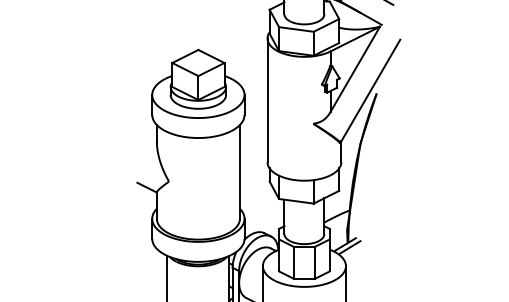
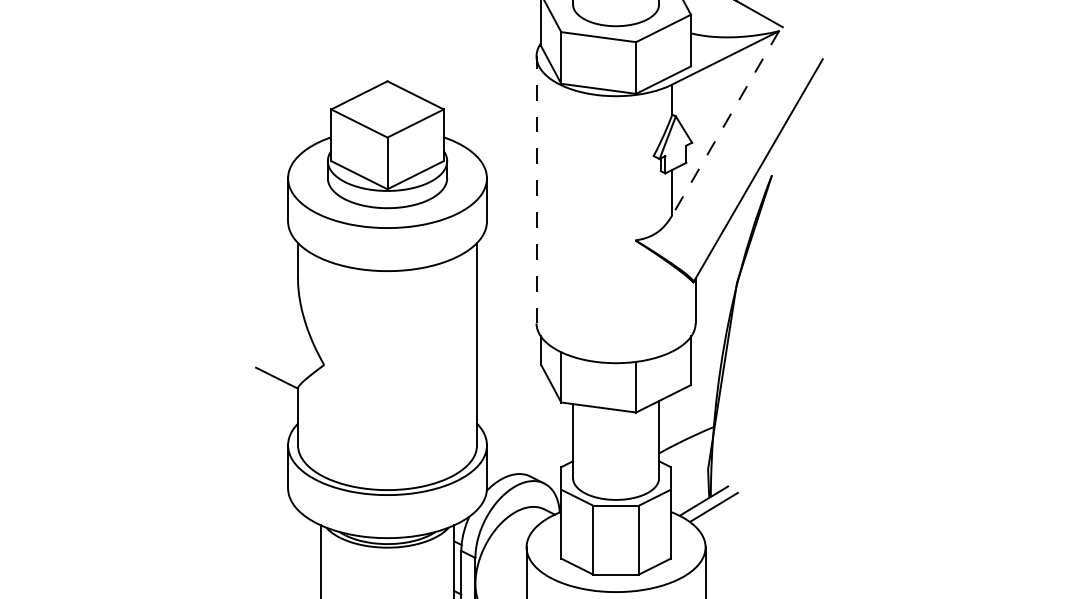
line: (355, 69) -> (726, 123), solid -> dashed
line: (267, 100) -> (536, 190), solid -> dashed

